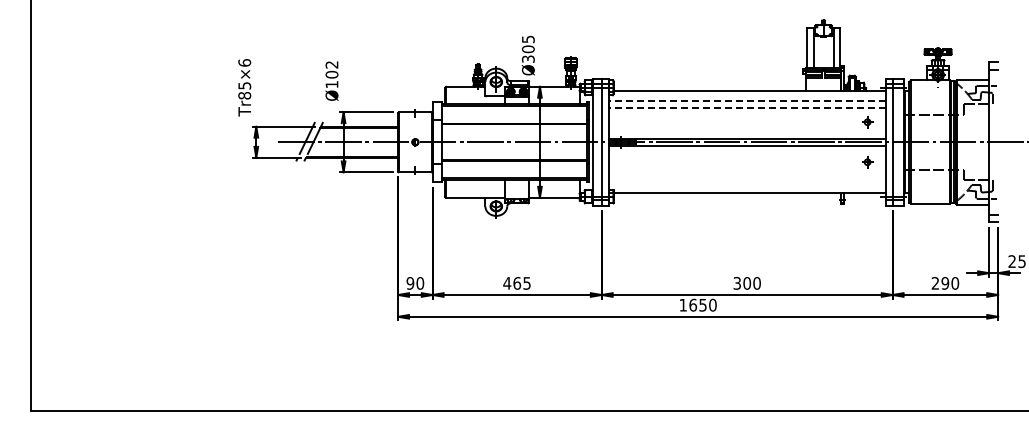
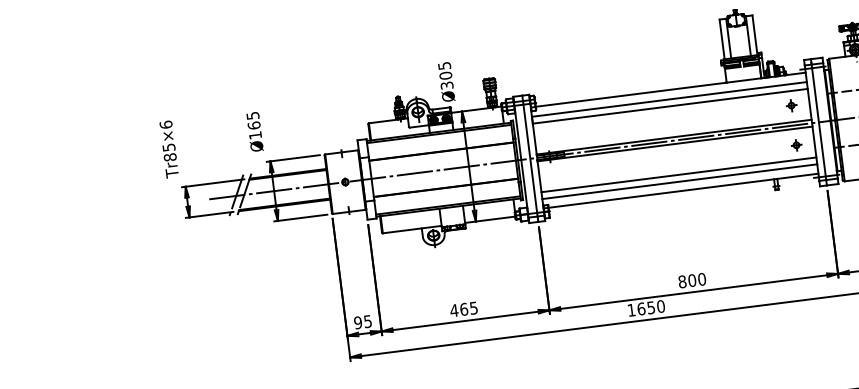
text: (331, 69) -> (253, 120), Ø102 -> Ø165
line: (747, 100) -> (669, 99), dashed -> solid
line: (747, 107) -> (670, 106), dashed -> solid
line: (746, 176) -> (678, 174), added
line: (746, 183) -> (679, 181), added
text: (420, 283) -> (368, 321), 90 -> 95
text: (737, 283) -> (682, 281), 300 -> 800

